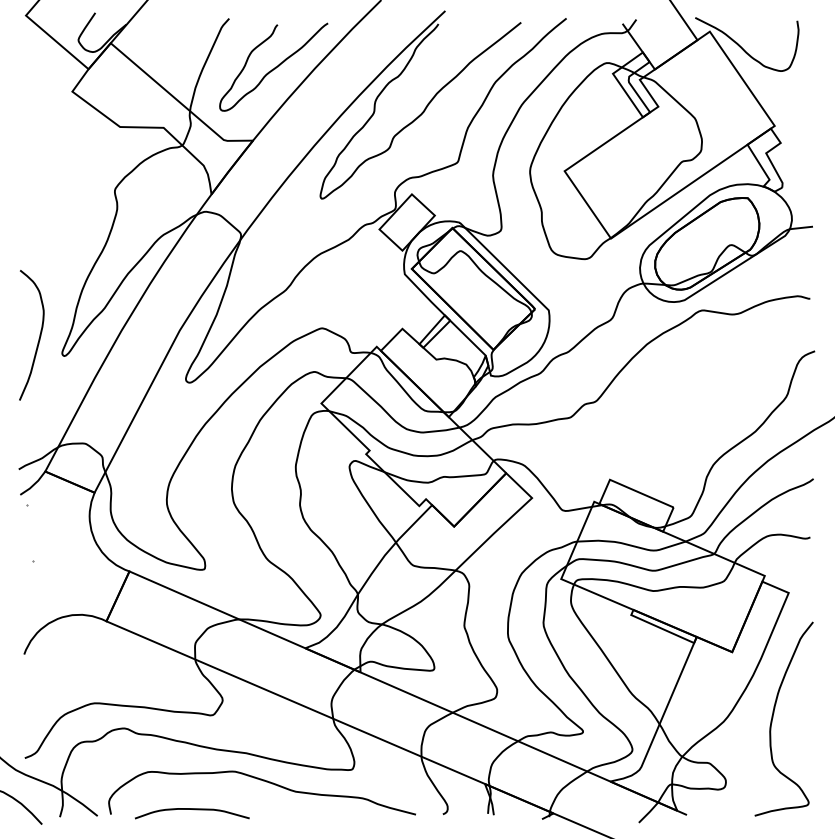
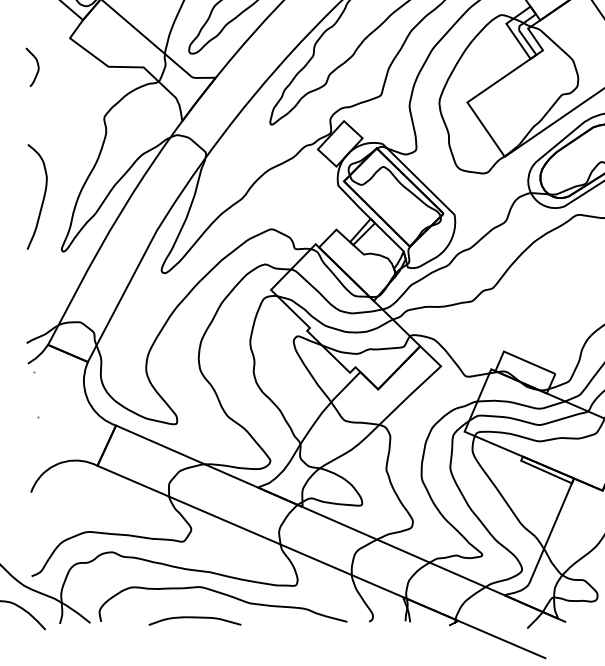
curve: (32, 127) -> (37, 67), added
curve: (38, 338) -> (42, 199), moved
curve: (194, 810) -> (196, 618), moved

